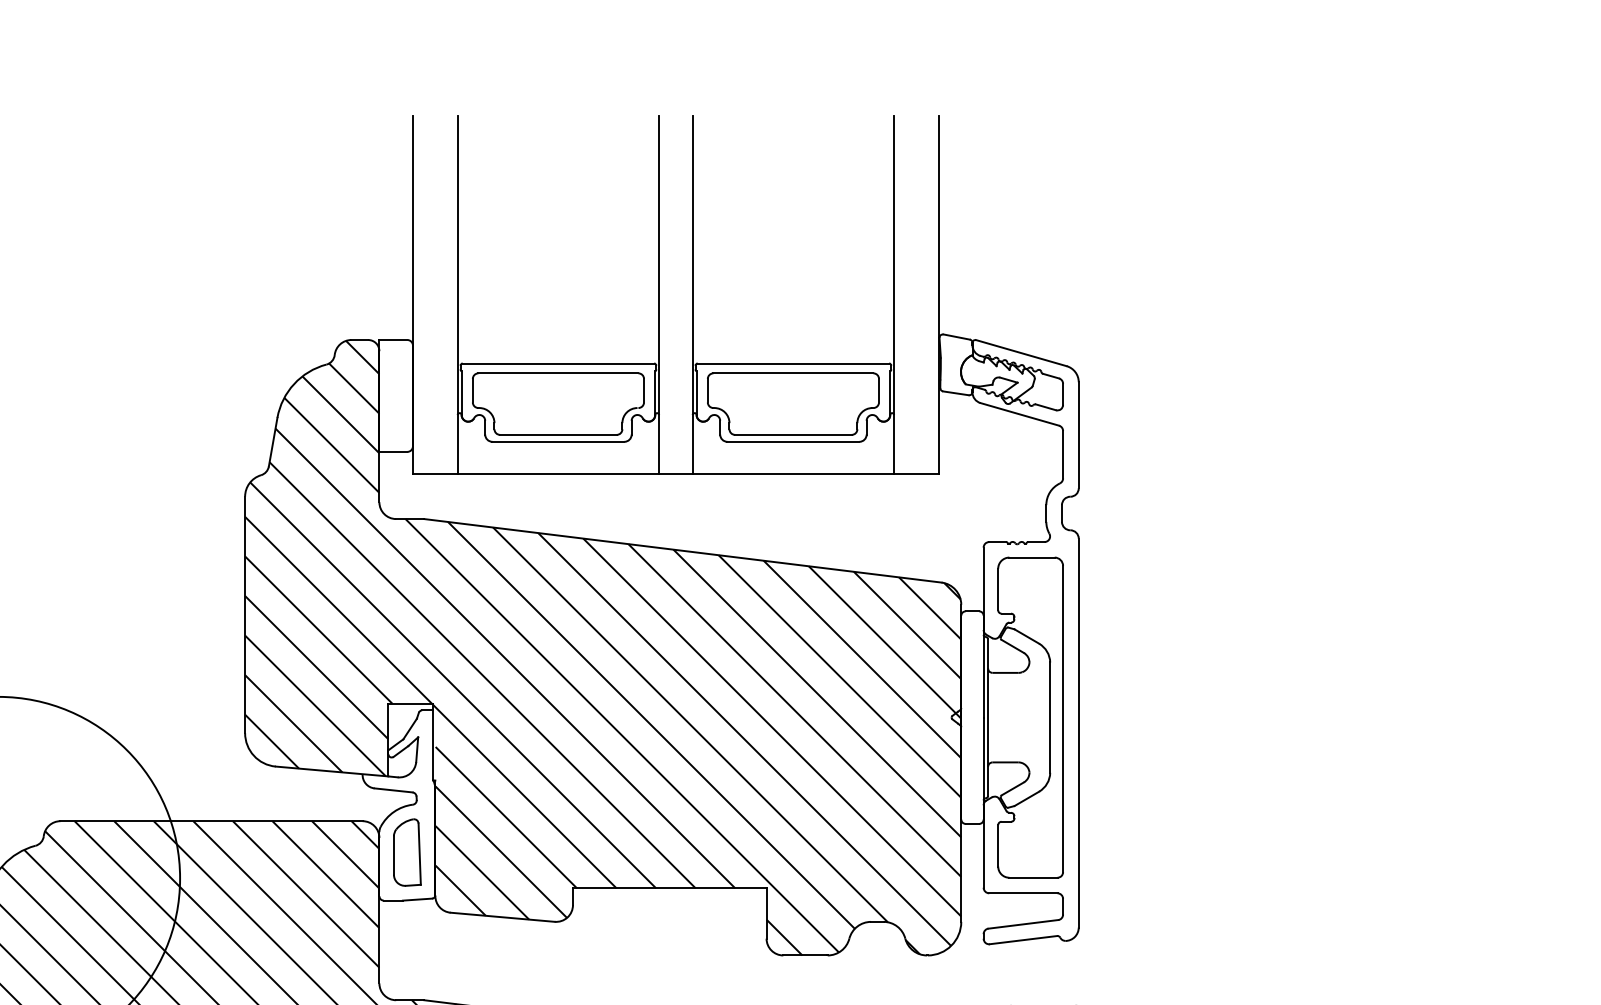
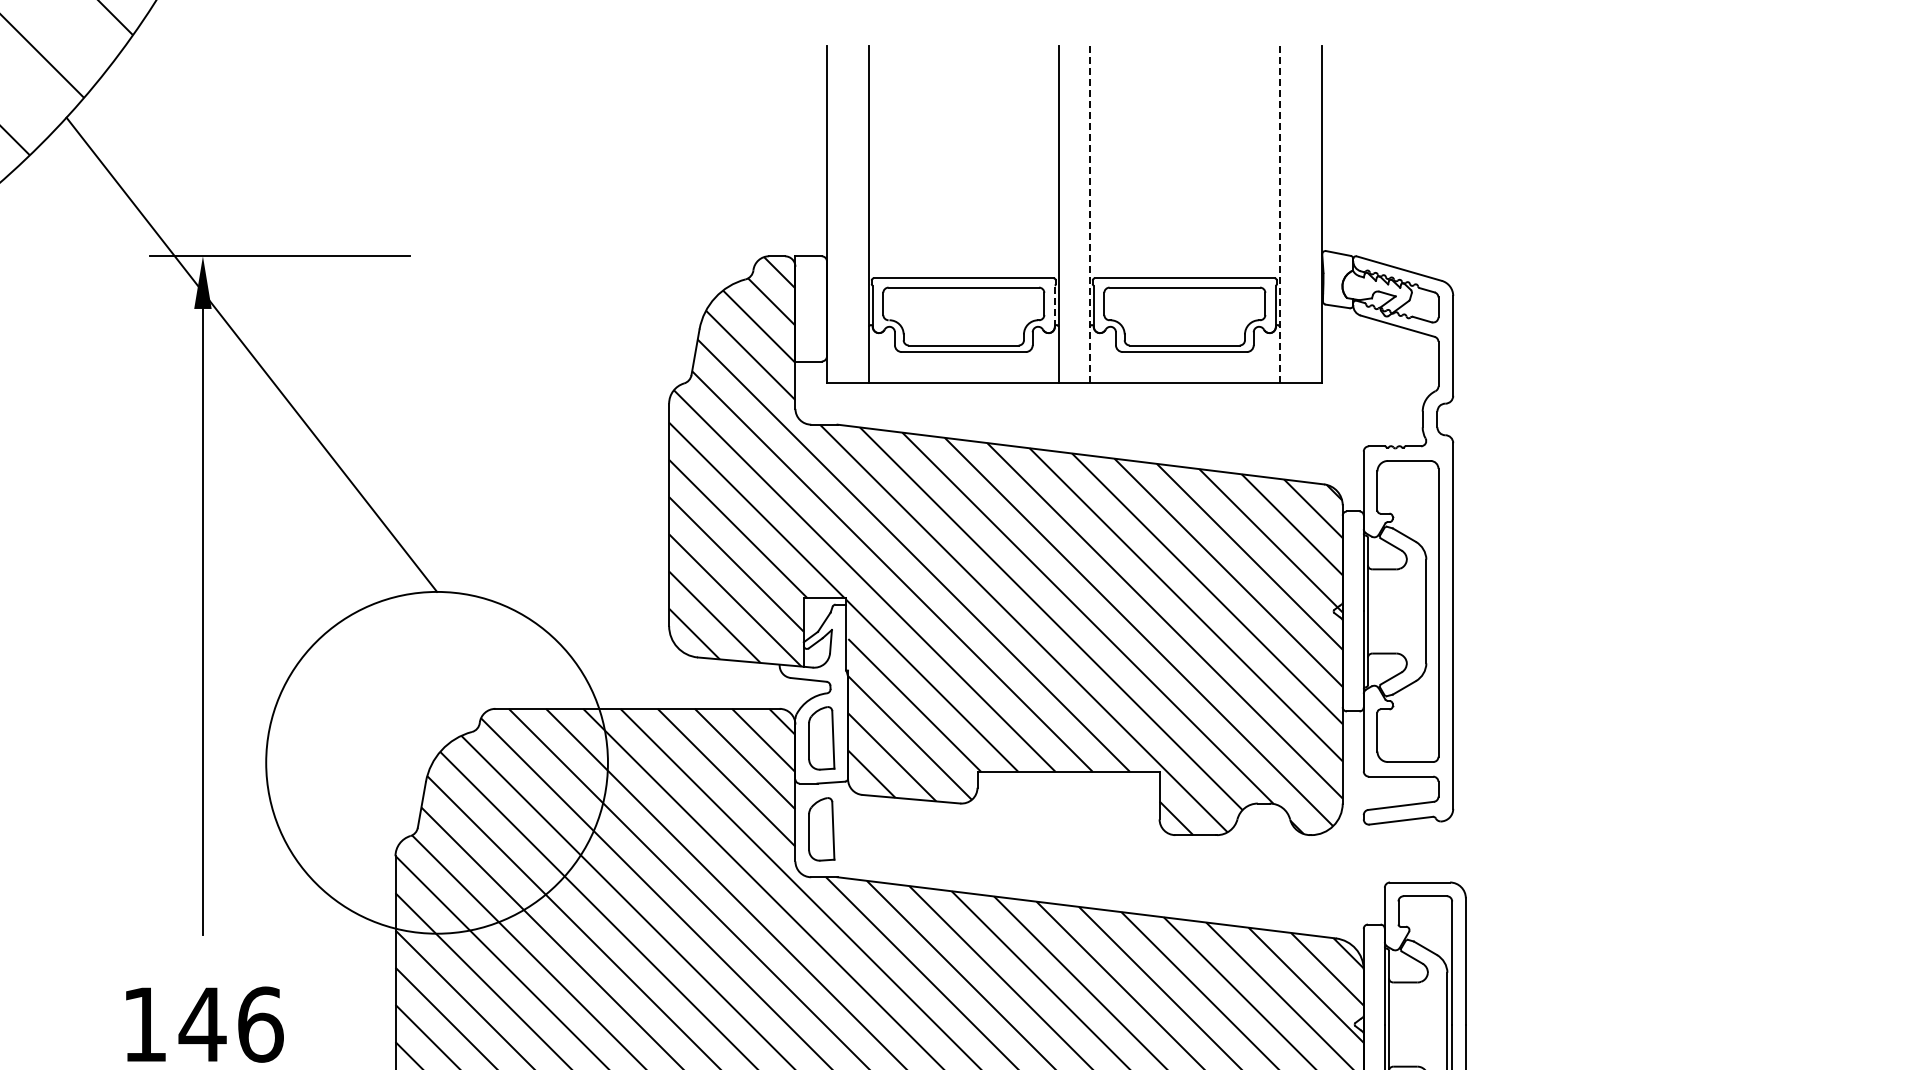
line: (693, 294) -> (1090, 213), solid -> dashed
line: (894, 294) -> (1279, 213), solid -> dashed
line: (654, 393) -> (1054, 306), solid -> dashed
part: (407, 949) -> (821, 829), added

